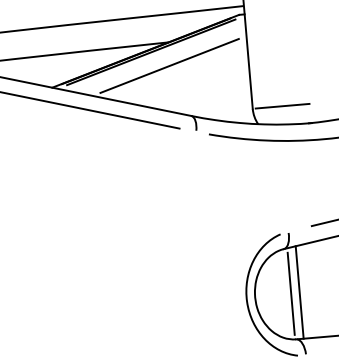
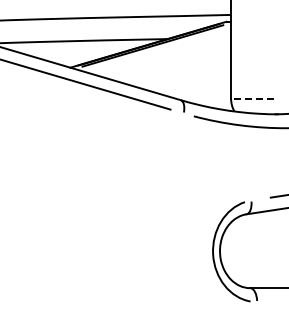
line: (169, 66) -> (166, 58), removed
line: (282, 106) -> (255, 98), solid -> dashed
line: (299, 292) -> (256, 250), removed
line: (291, 293) -> (249, 250), removed

